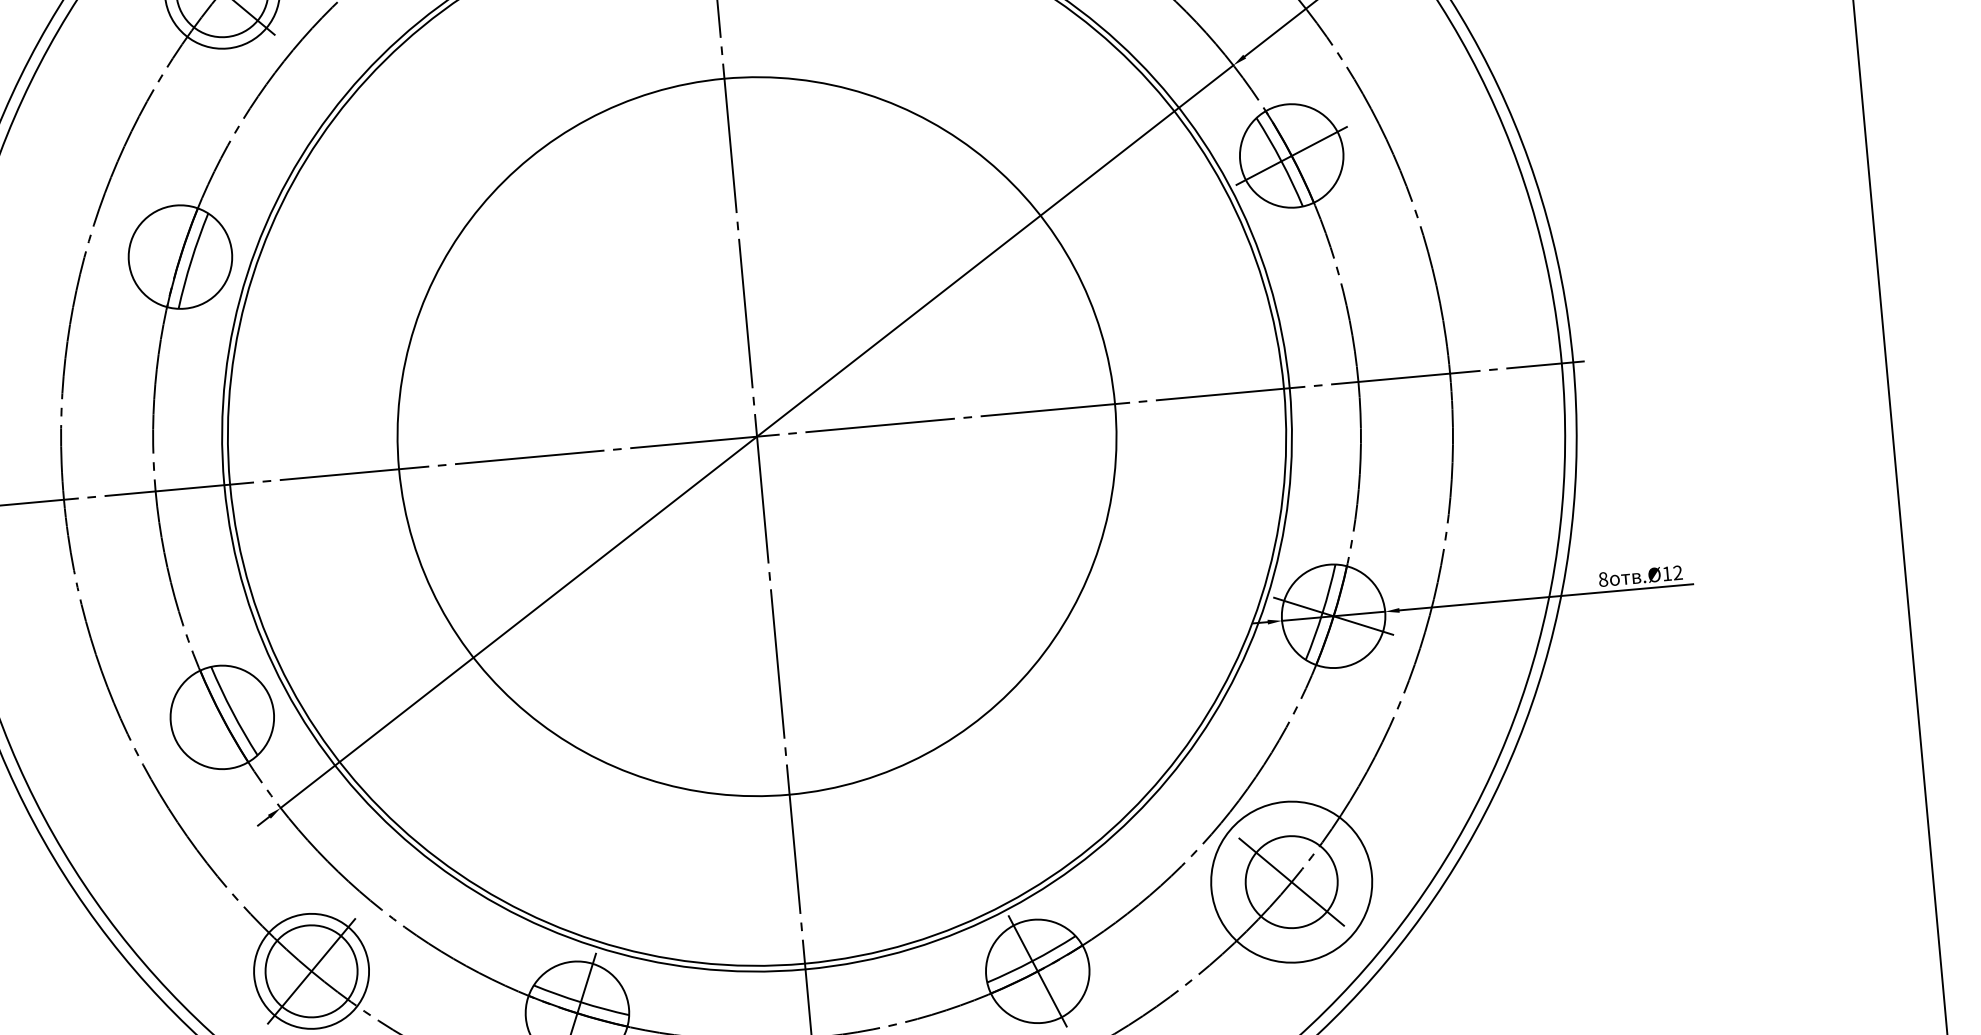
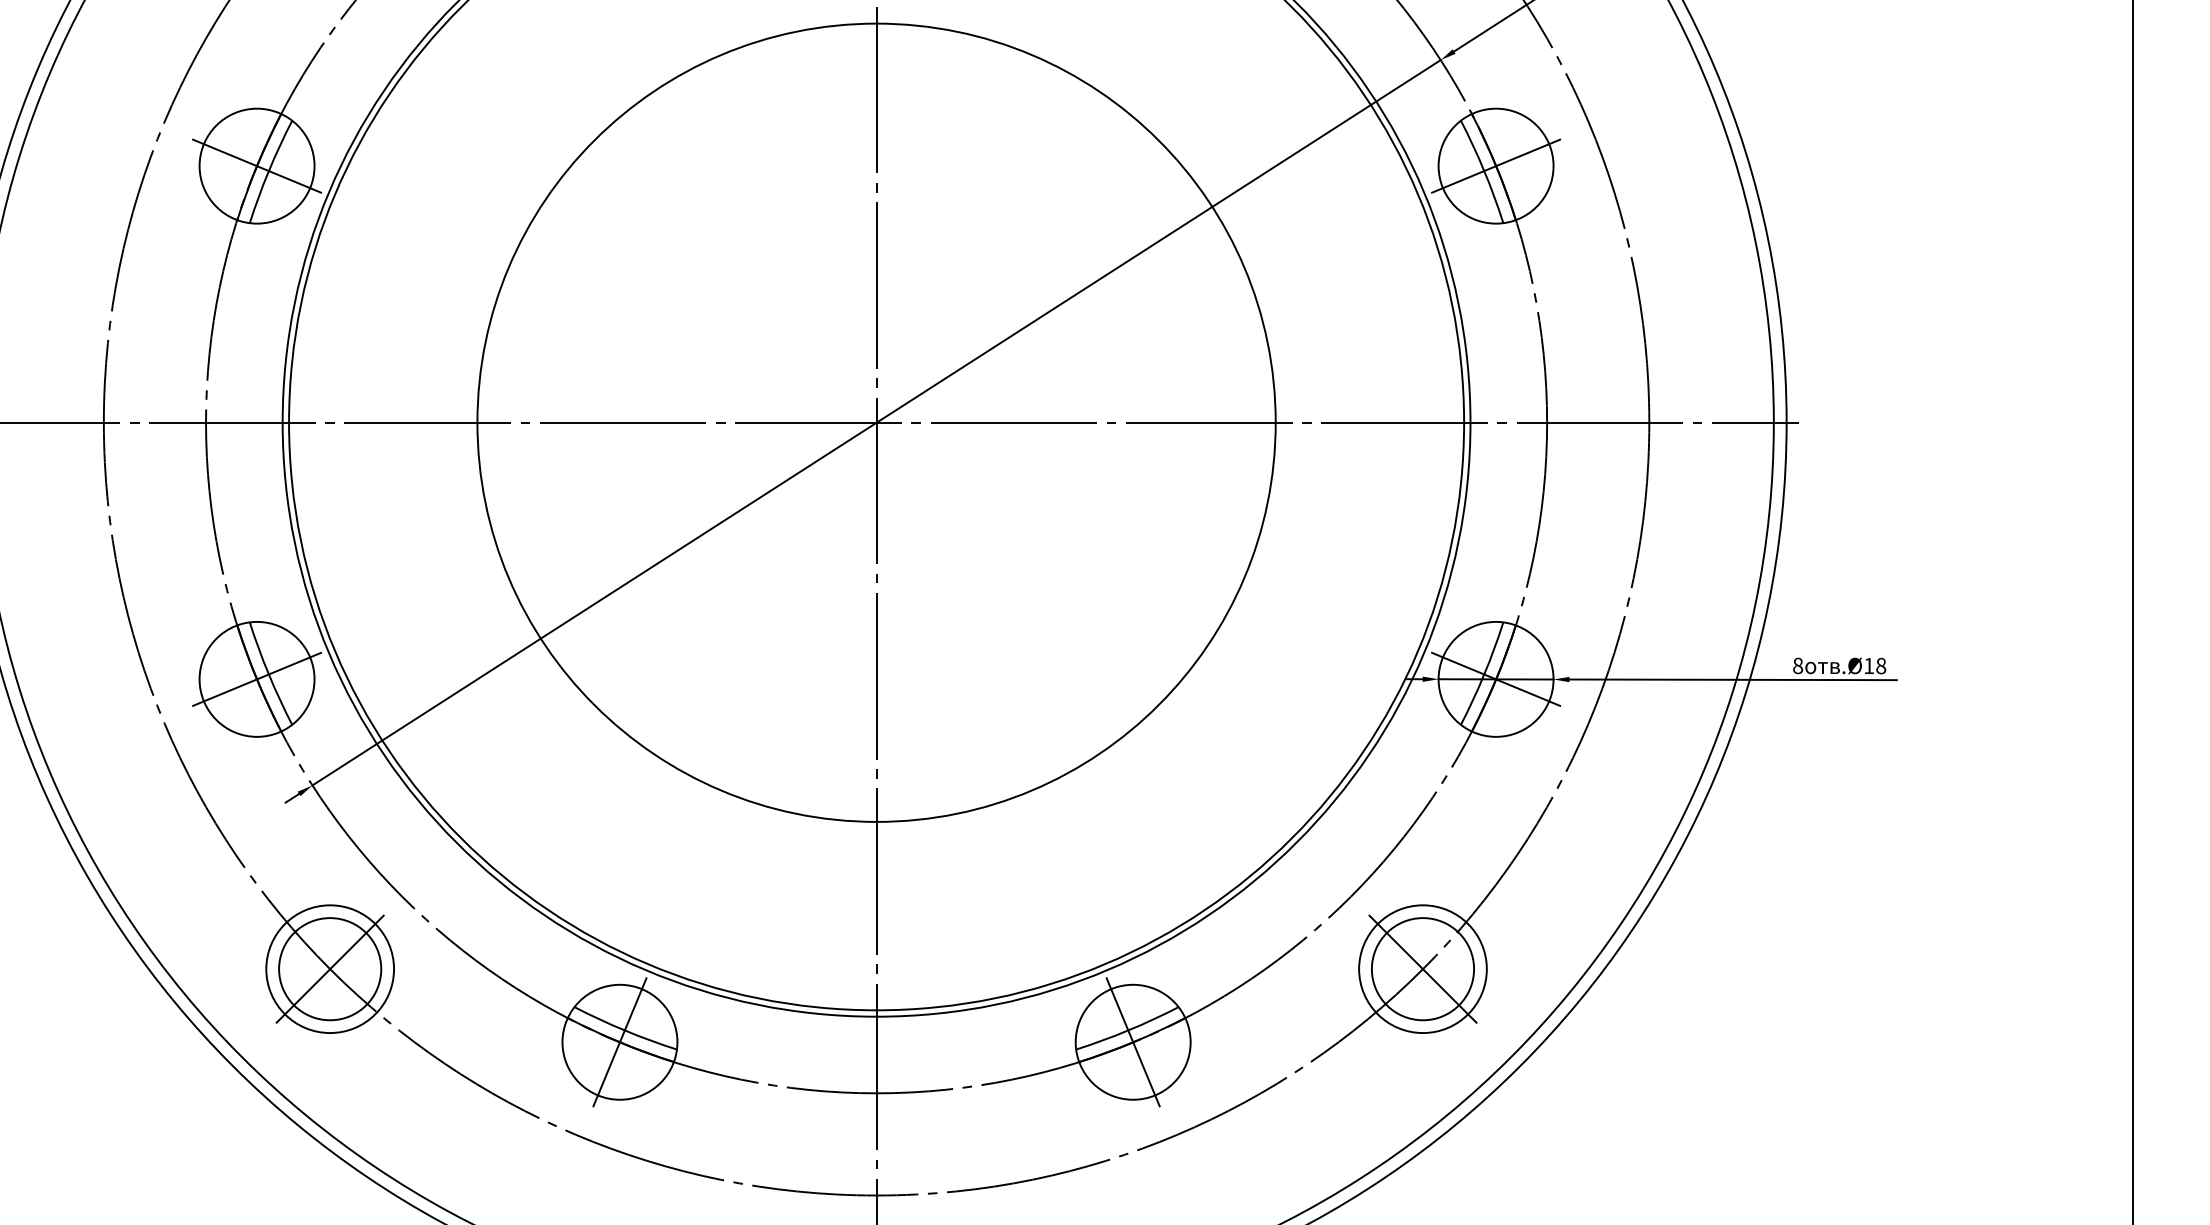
line: (179, 257) -> (256, 166), added
text: (1678, 573) -> (1881, 666), .Ø12 -> .Ø18
line: (221, 717) -> (256, 679), added
circle: (1291, 882) -> (1422, 969), size x0.71

